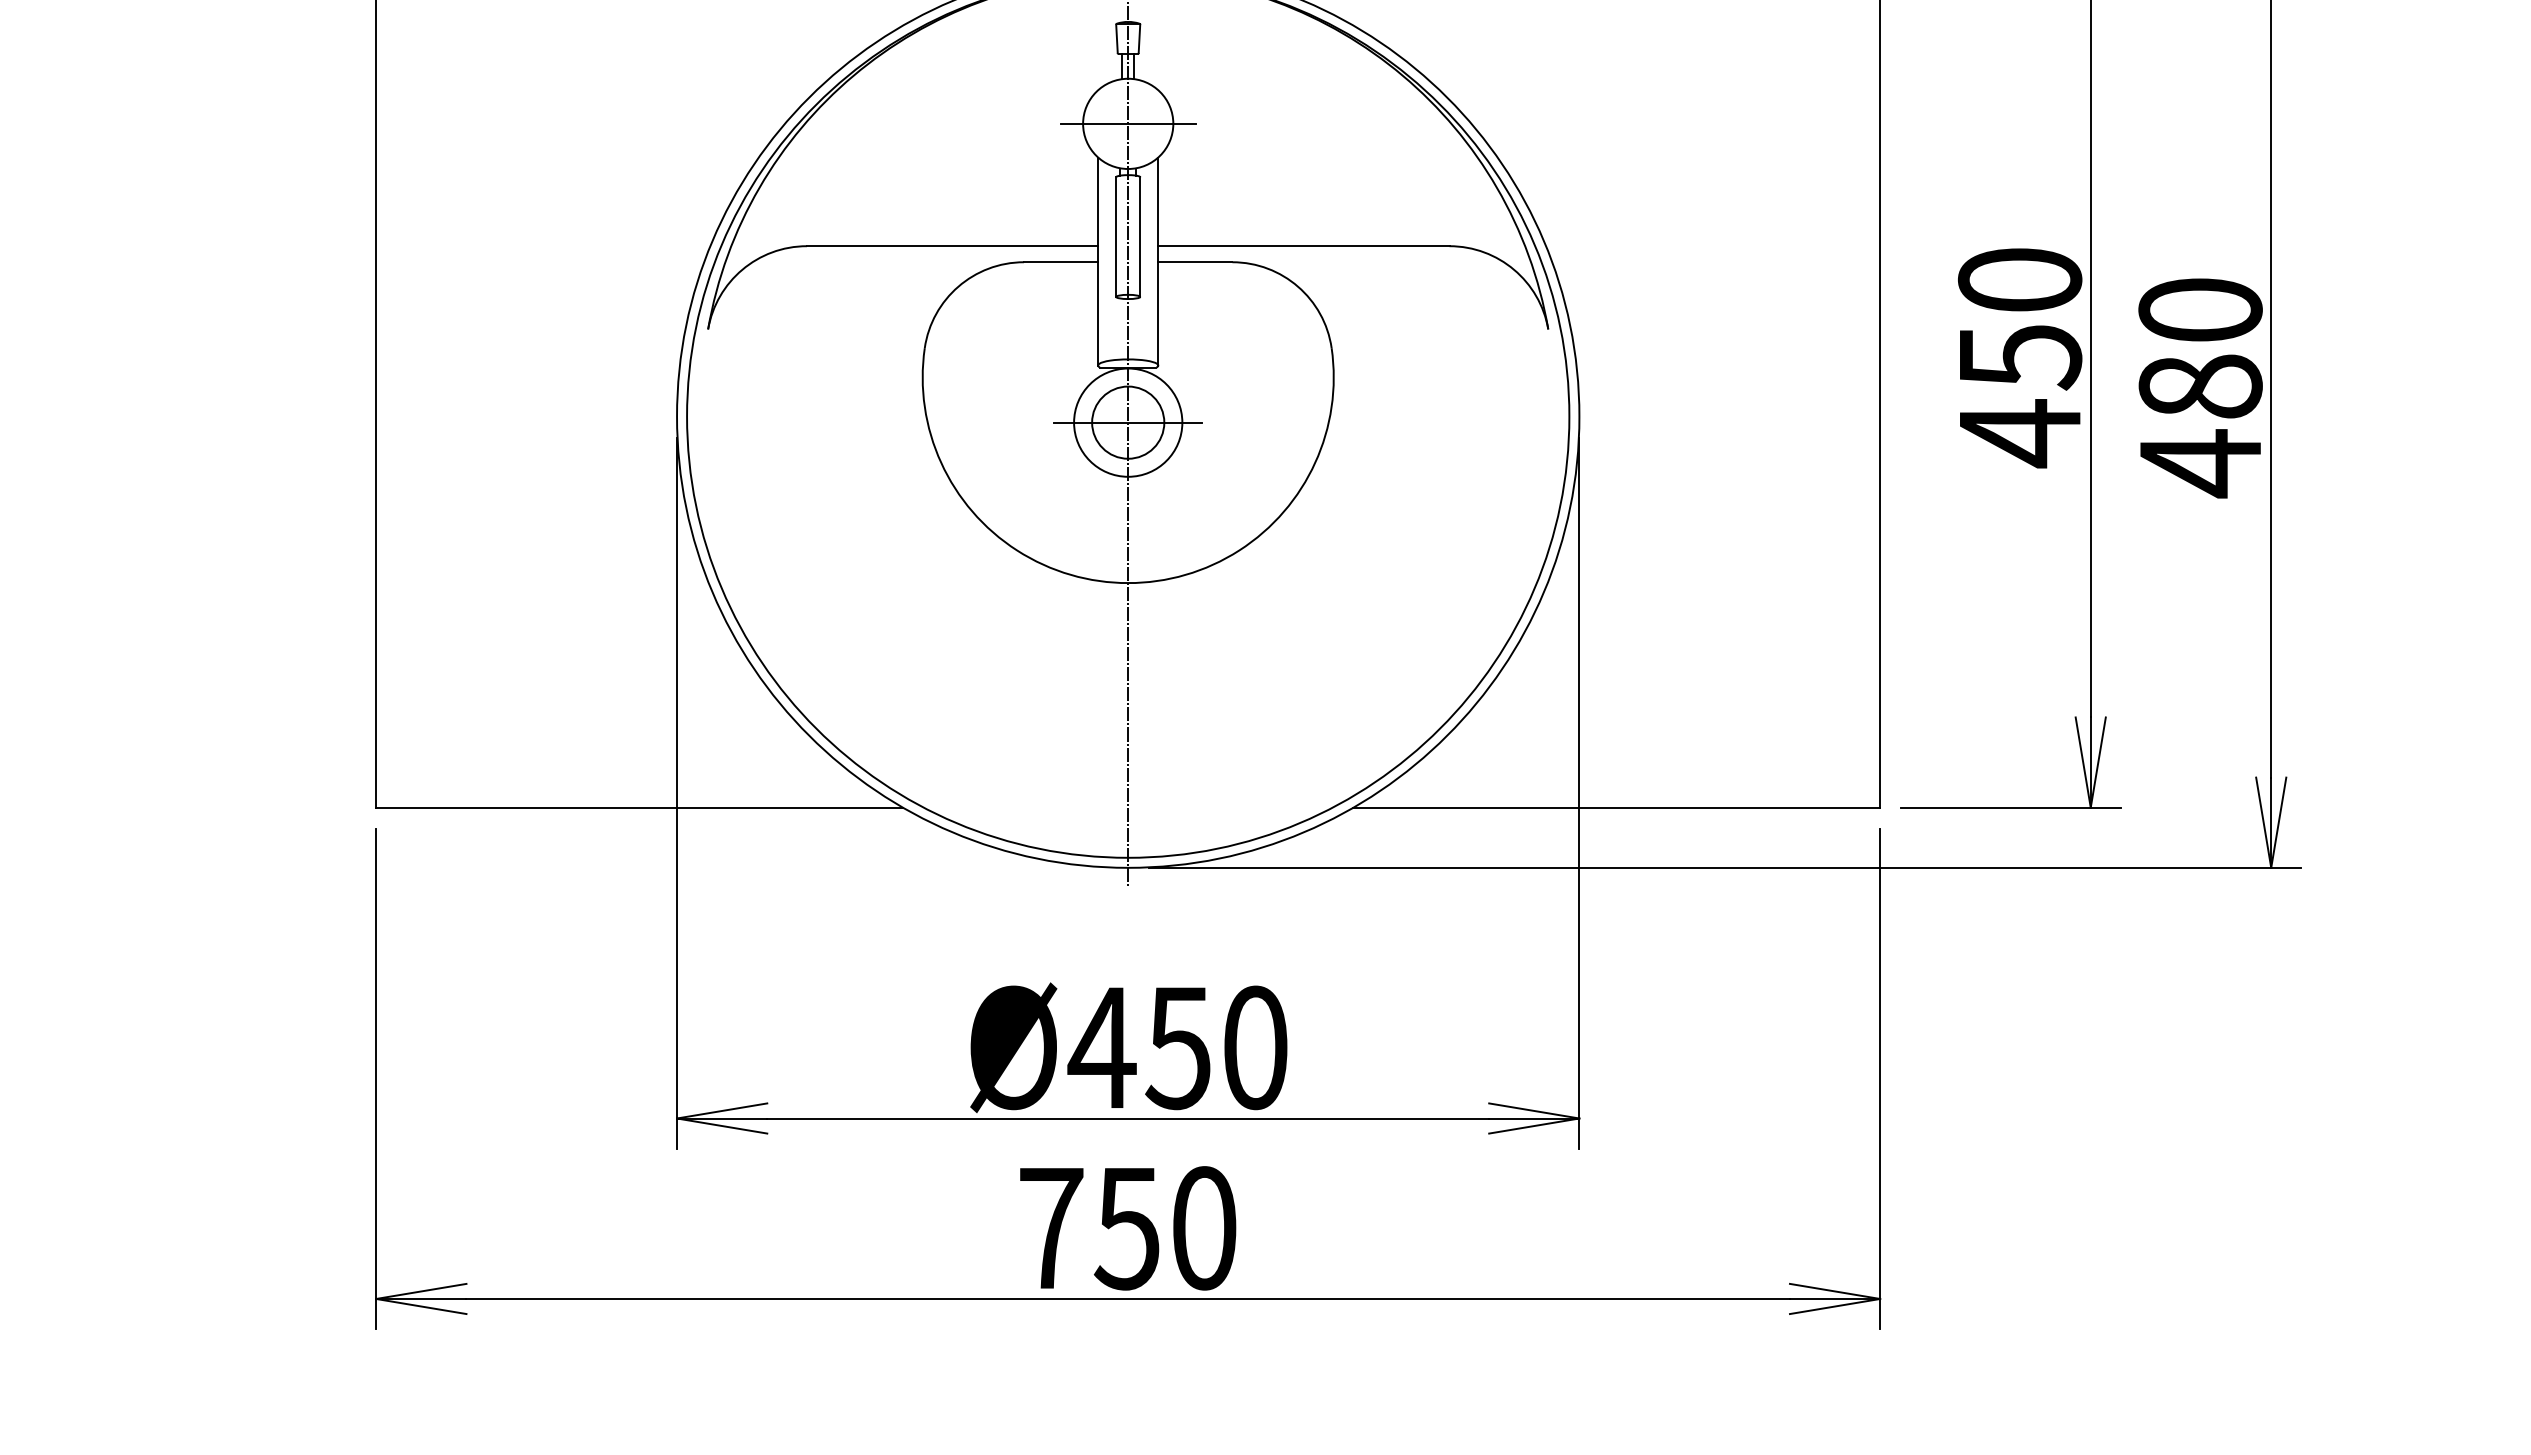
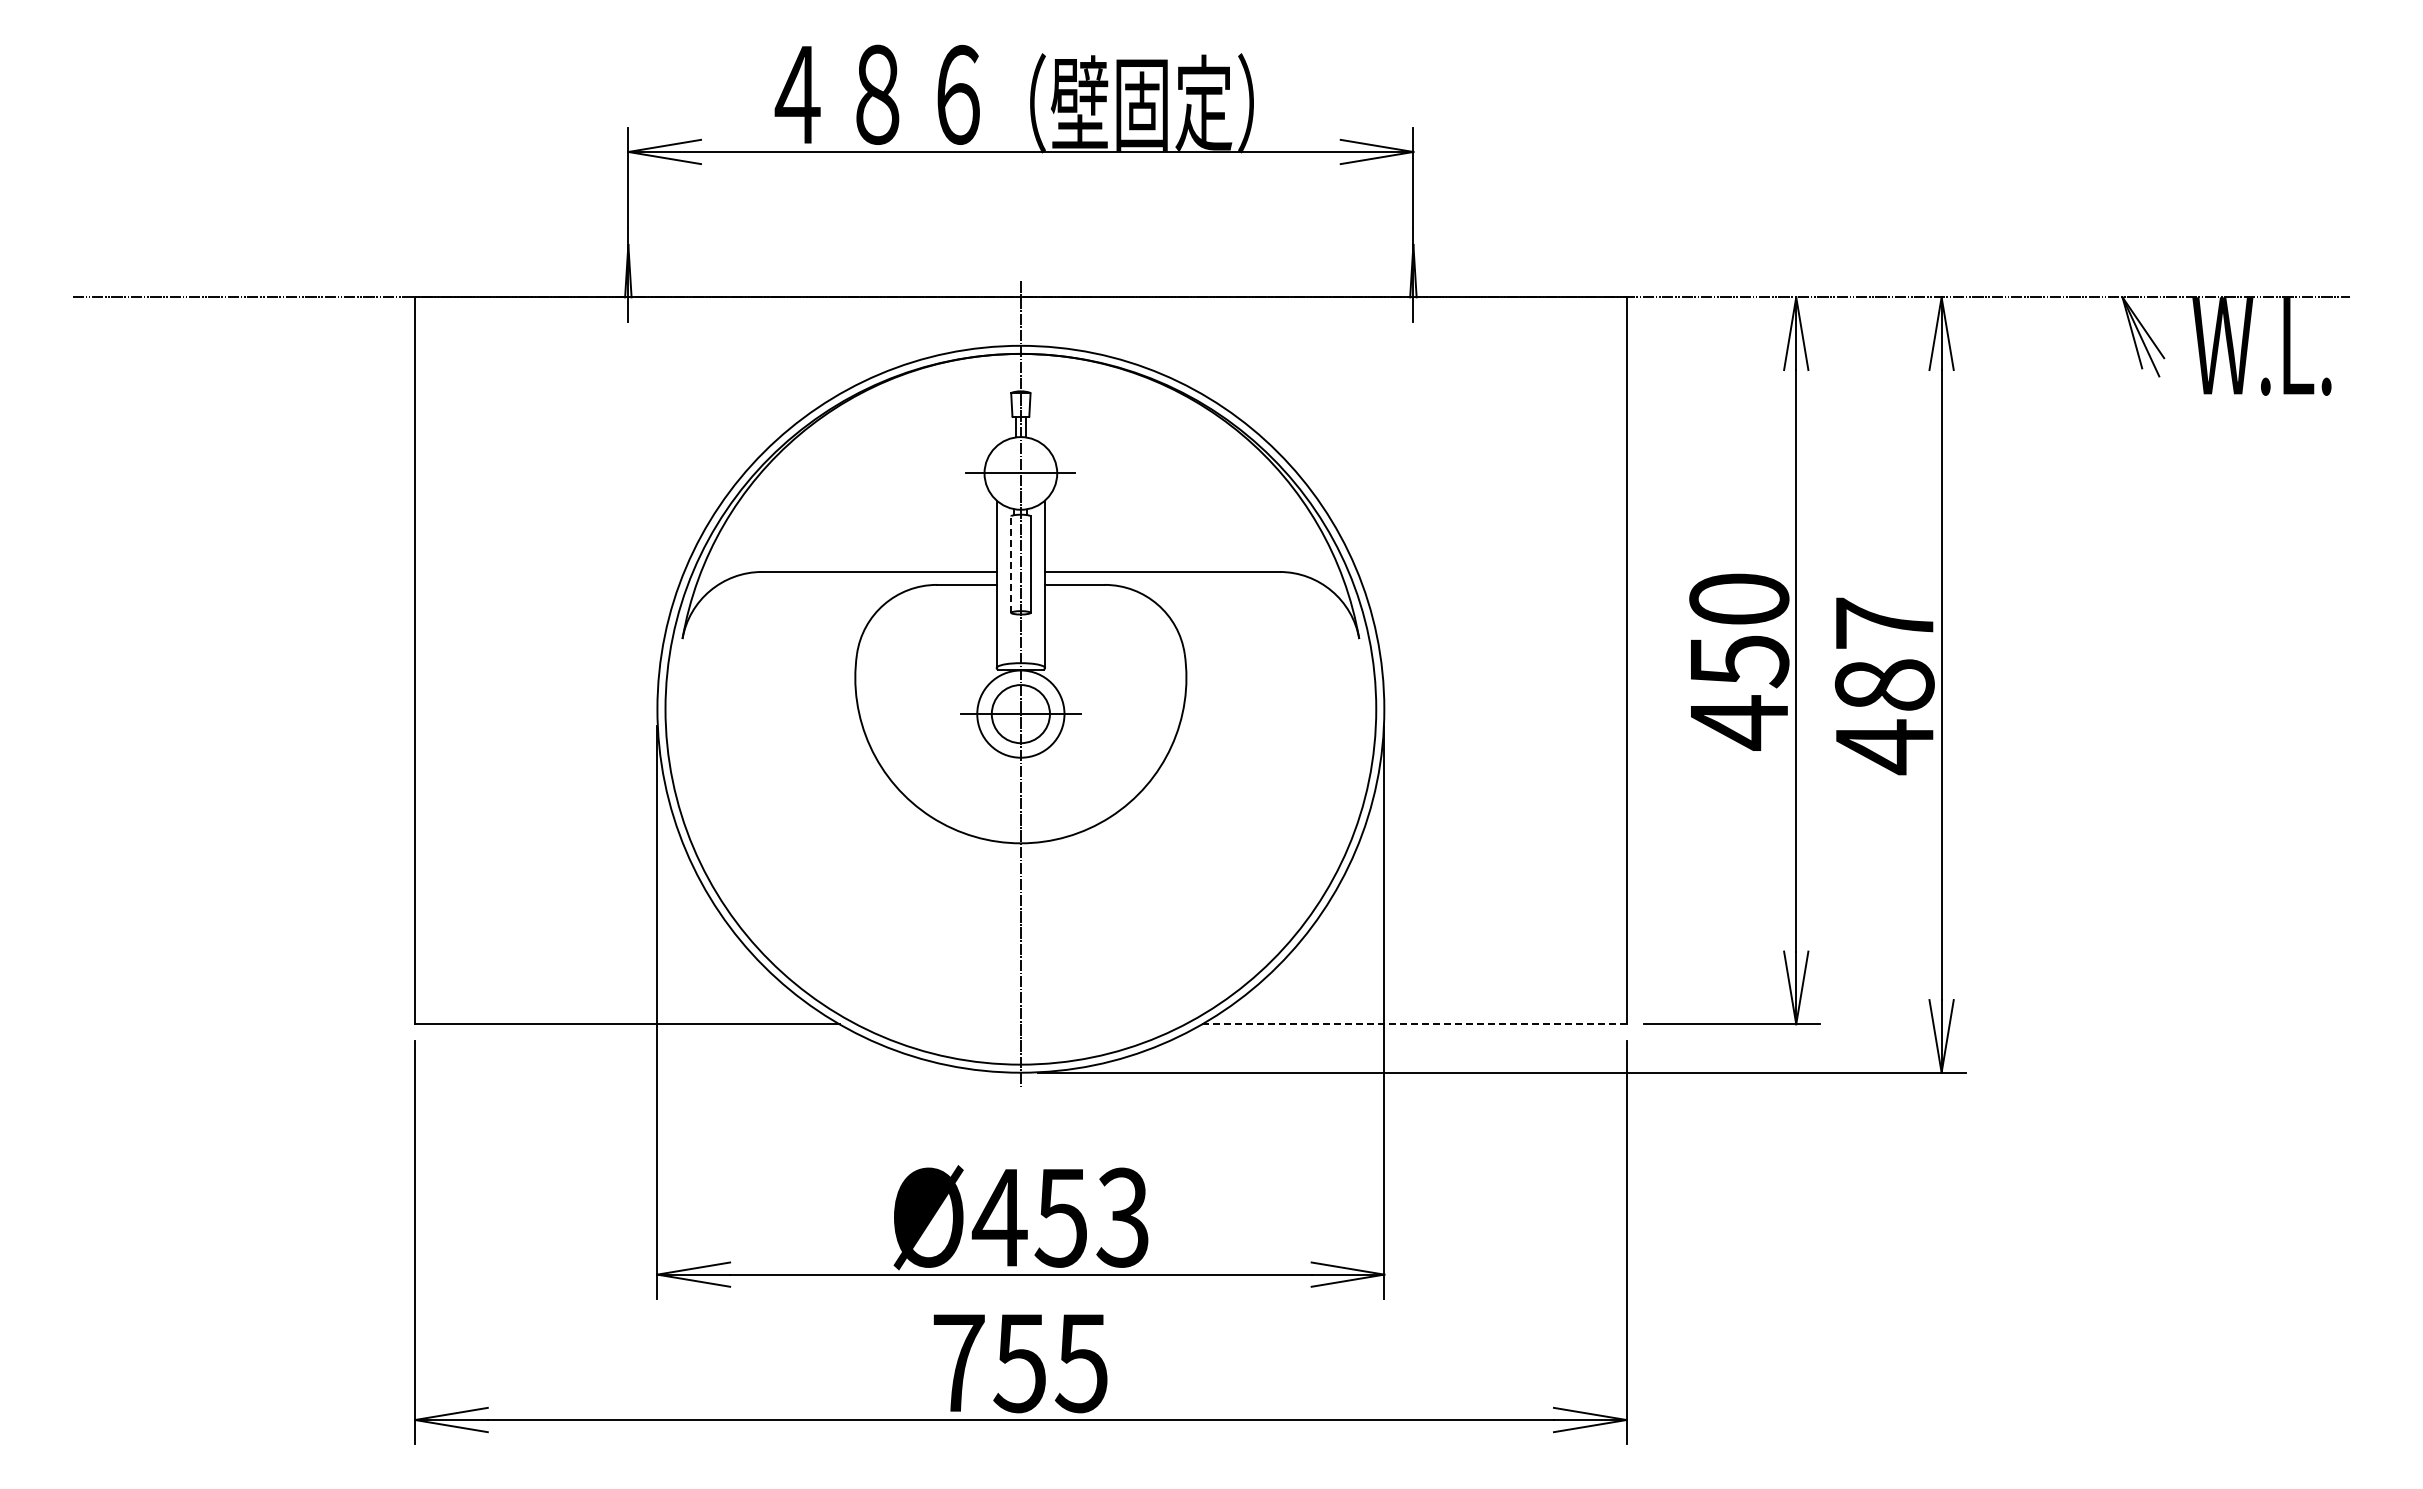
line: (1116, 235) -> (1011, 563), solid -> dashed
text: (2200, 308) -> (1884, 622), 480 -> 487
line: (1616, 807) -> (1414, 1024), solid -> dashed
text: (1254, 1047) -> (1122, 1217), Ø450 -> Ø453
text: (1202, 1228) -> (1080, 1363), 750 -> 755

